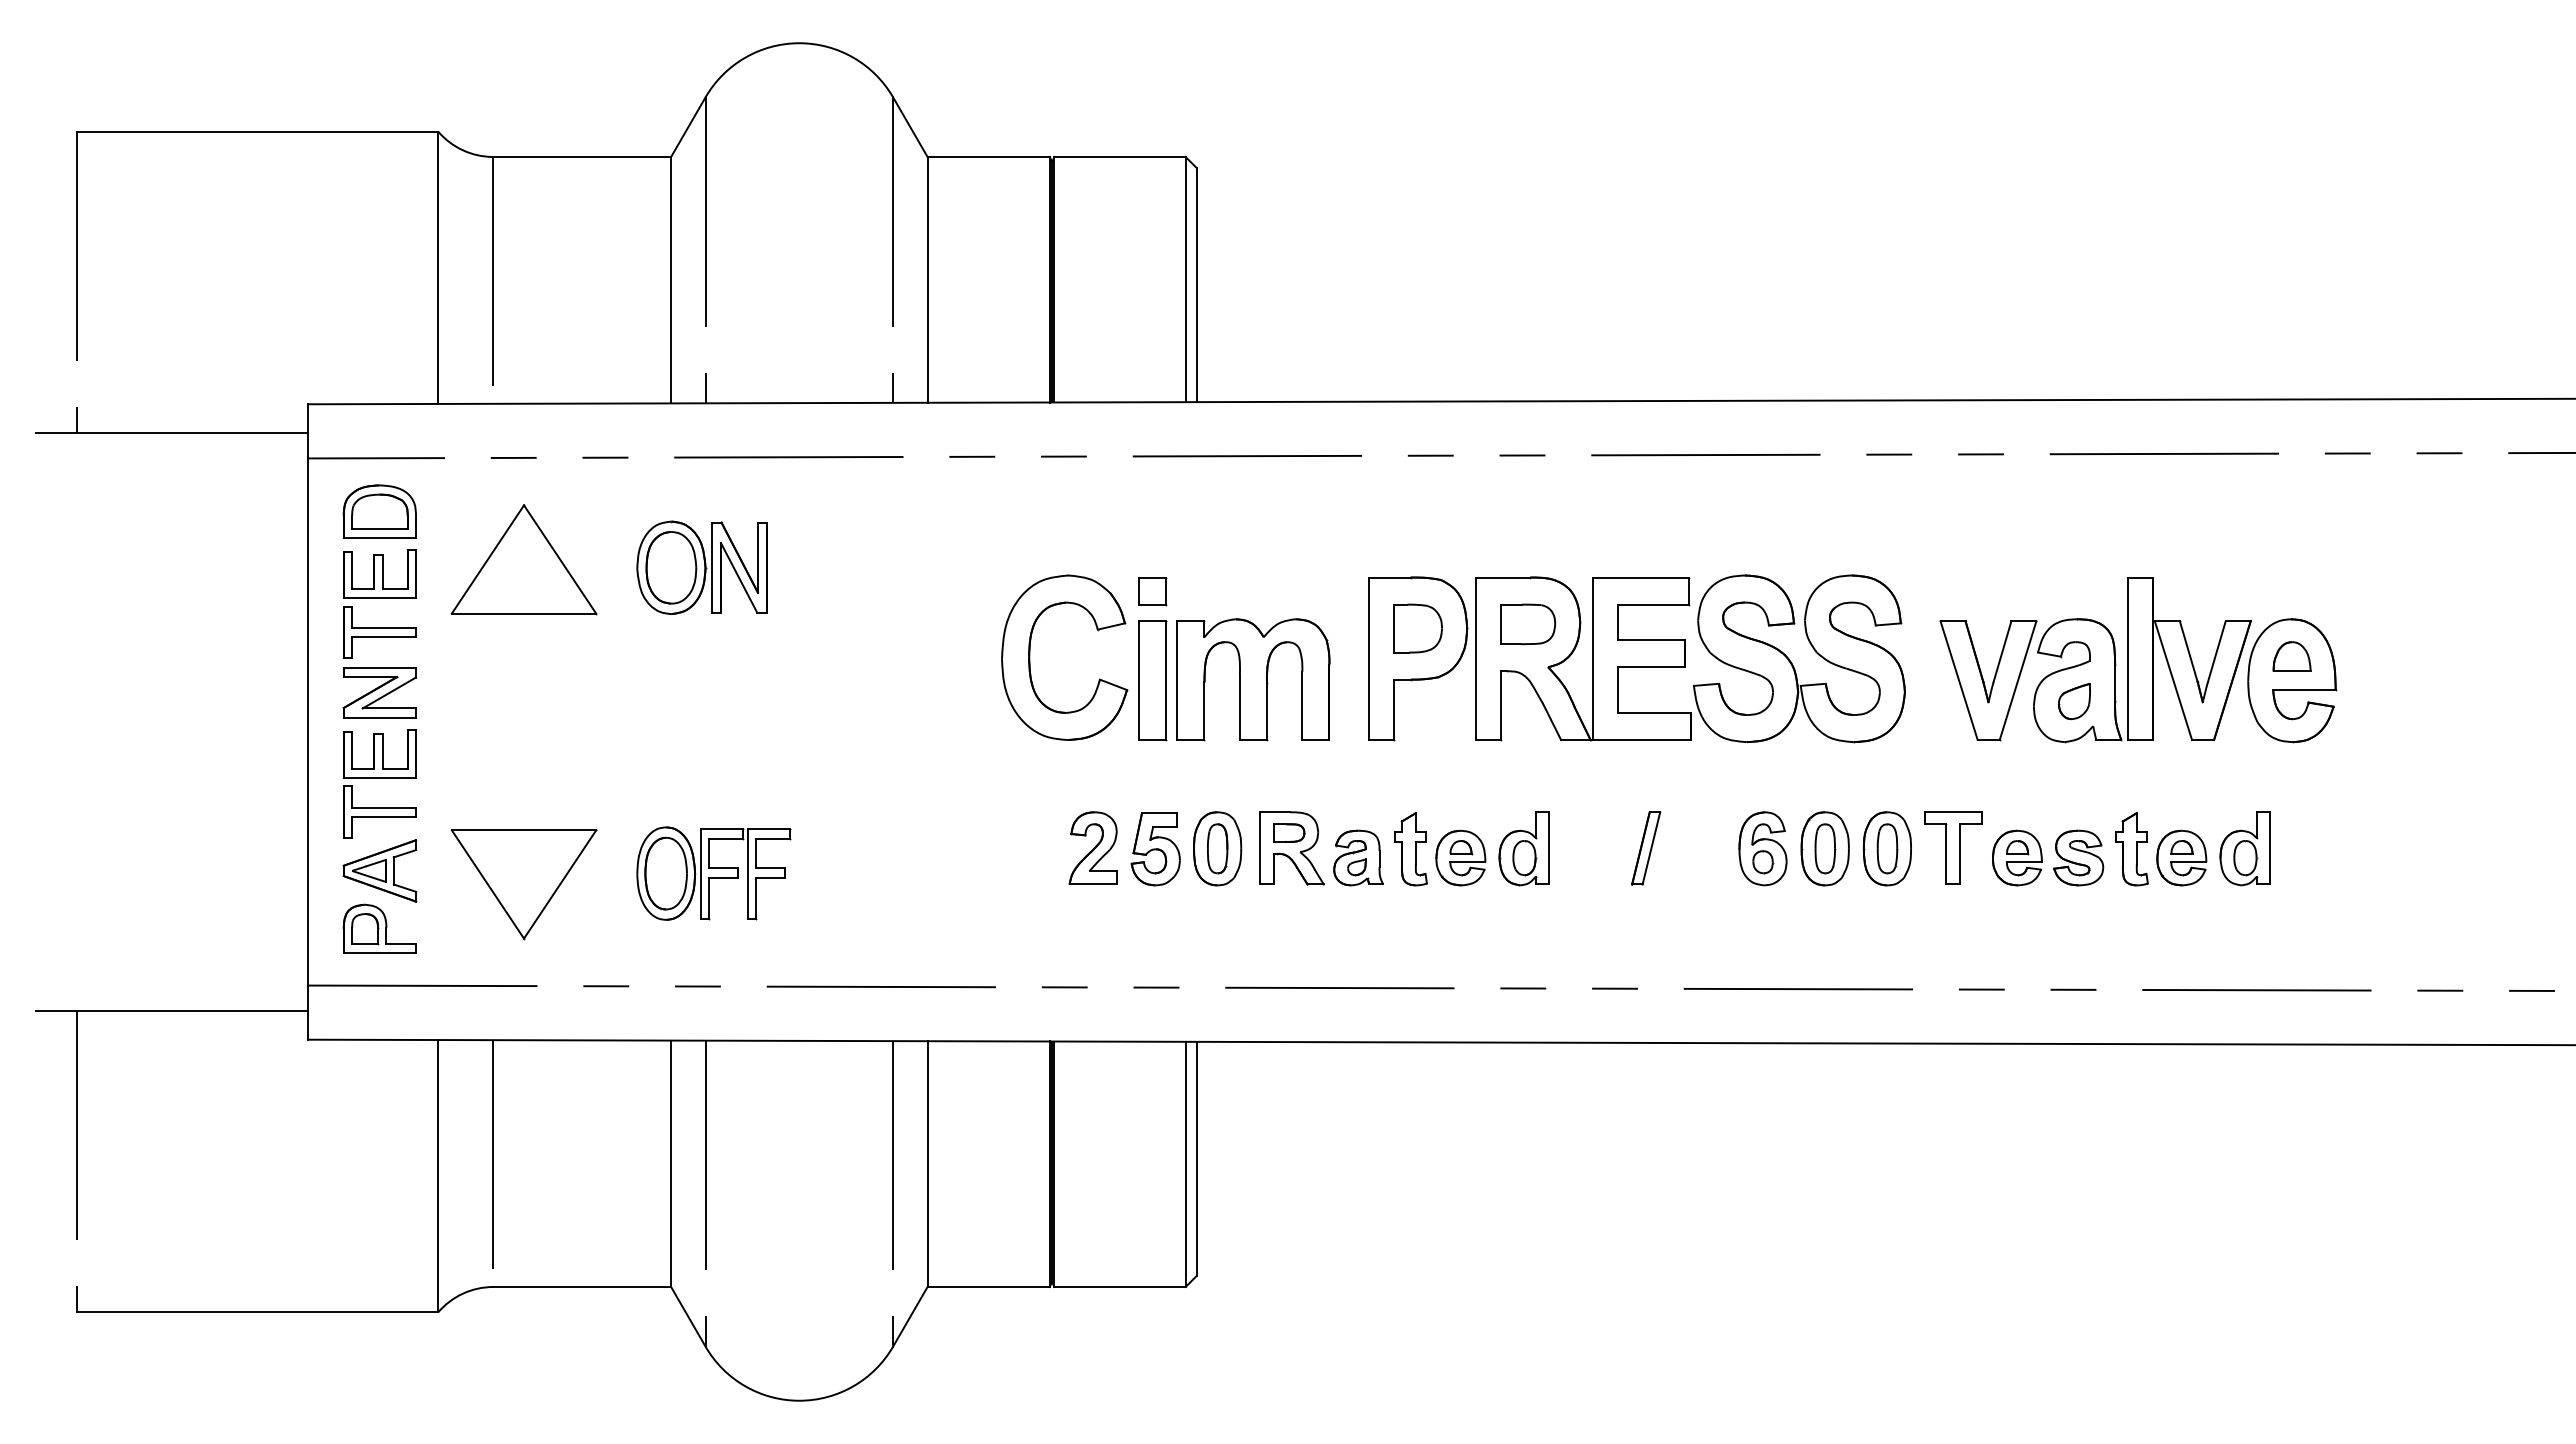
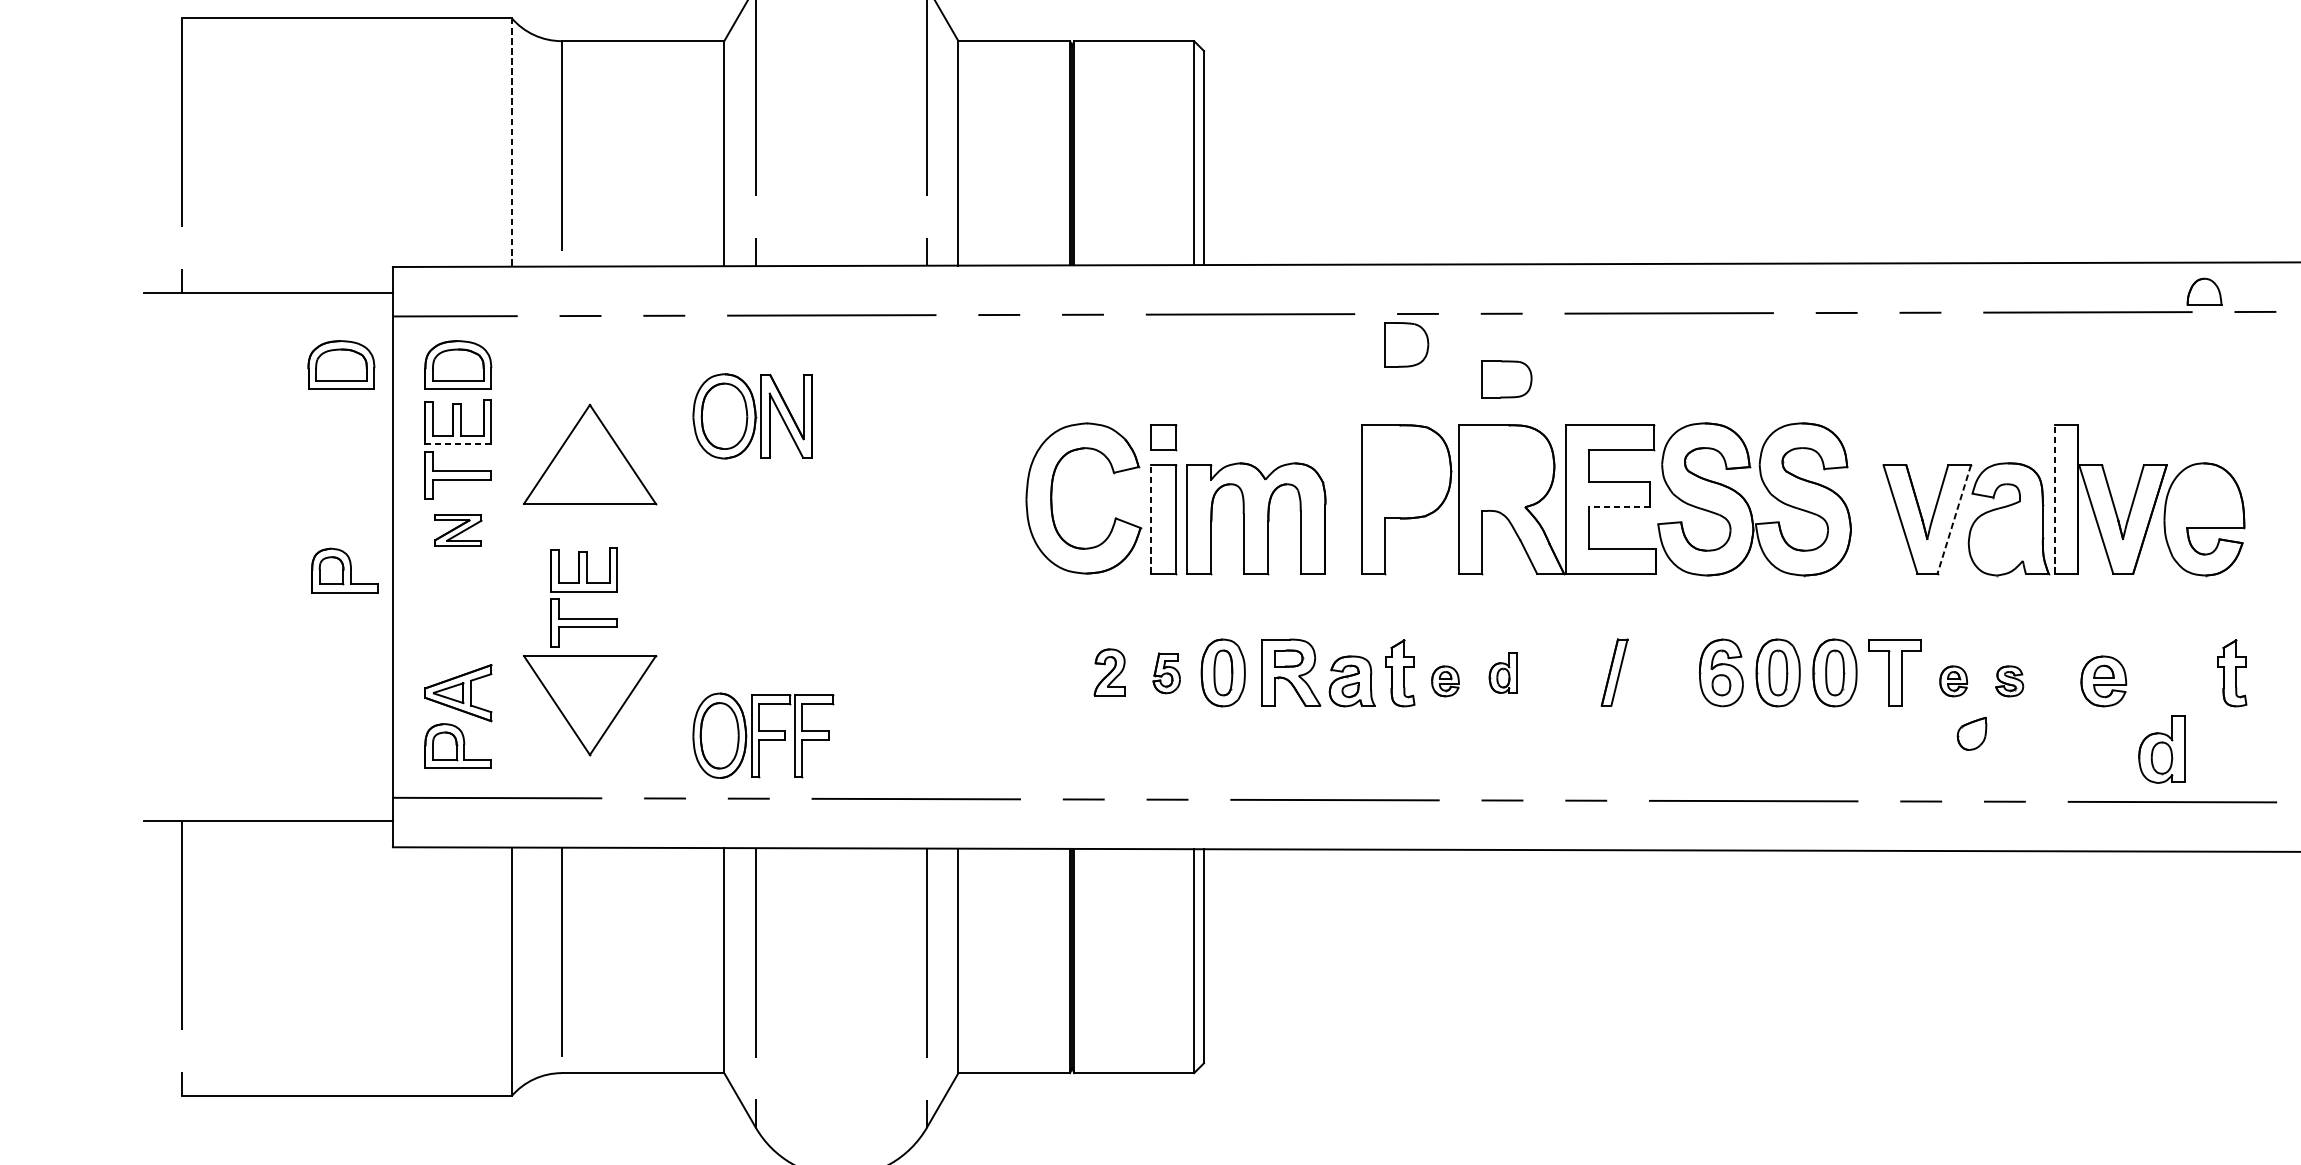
line: (438, 268) -> (511, 143), solid -> dashed
part: (251, 511) -> (341, 364), added
part: (523, 559) -> (589, 454), moved
line: (379, 598) -> (457, 444), solid -> dashed
part: (1528, 624) -> (1507, 379), moved
part: (1417, 628) -> (1405, 344), moved
part: (2291, 656) -> (2204, 291), moved
line: (2128, 658) -> (2055, 499), solid -> dashed
line: (1651, 667) -> (1619, 507), solid -> dashed
line: (1138, 680) -> (1151, 519), solid -> dashed
line: (2017, 681) -> (1953, 520), solid -> dashed
part: (379, 692) -> (457, 530), size x0.7
part: (2074, 701) -> (1972, 733), moved
part: (255, 736) -> (344, 570), added
part: (379, 783) -> (583, 596), moved
part: (1092, 847) -> (1109, 671), size x0.7
part: (1523, 848) -> (1502, 672), size x0.6
part: (2244, 848) -> (2161, 749), moved
part: (1155, 849) -> (1166, 673), size x0.6
part: (2131, 849) -> (2231, 673), moved
part: (1460, 857) -> (1445, 680), size x0.6
part: (2017, 857) -> (1953, 680), size x0.6
part: (2078, 857) -> (2009, 680), size x0.6
part: (713, 873) -> (762, 735), moved

